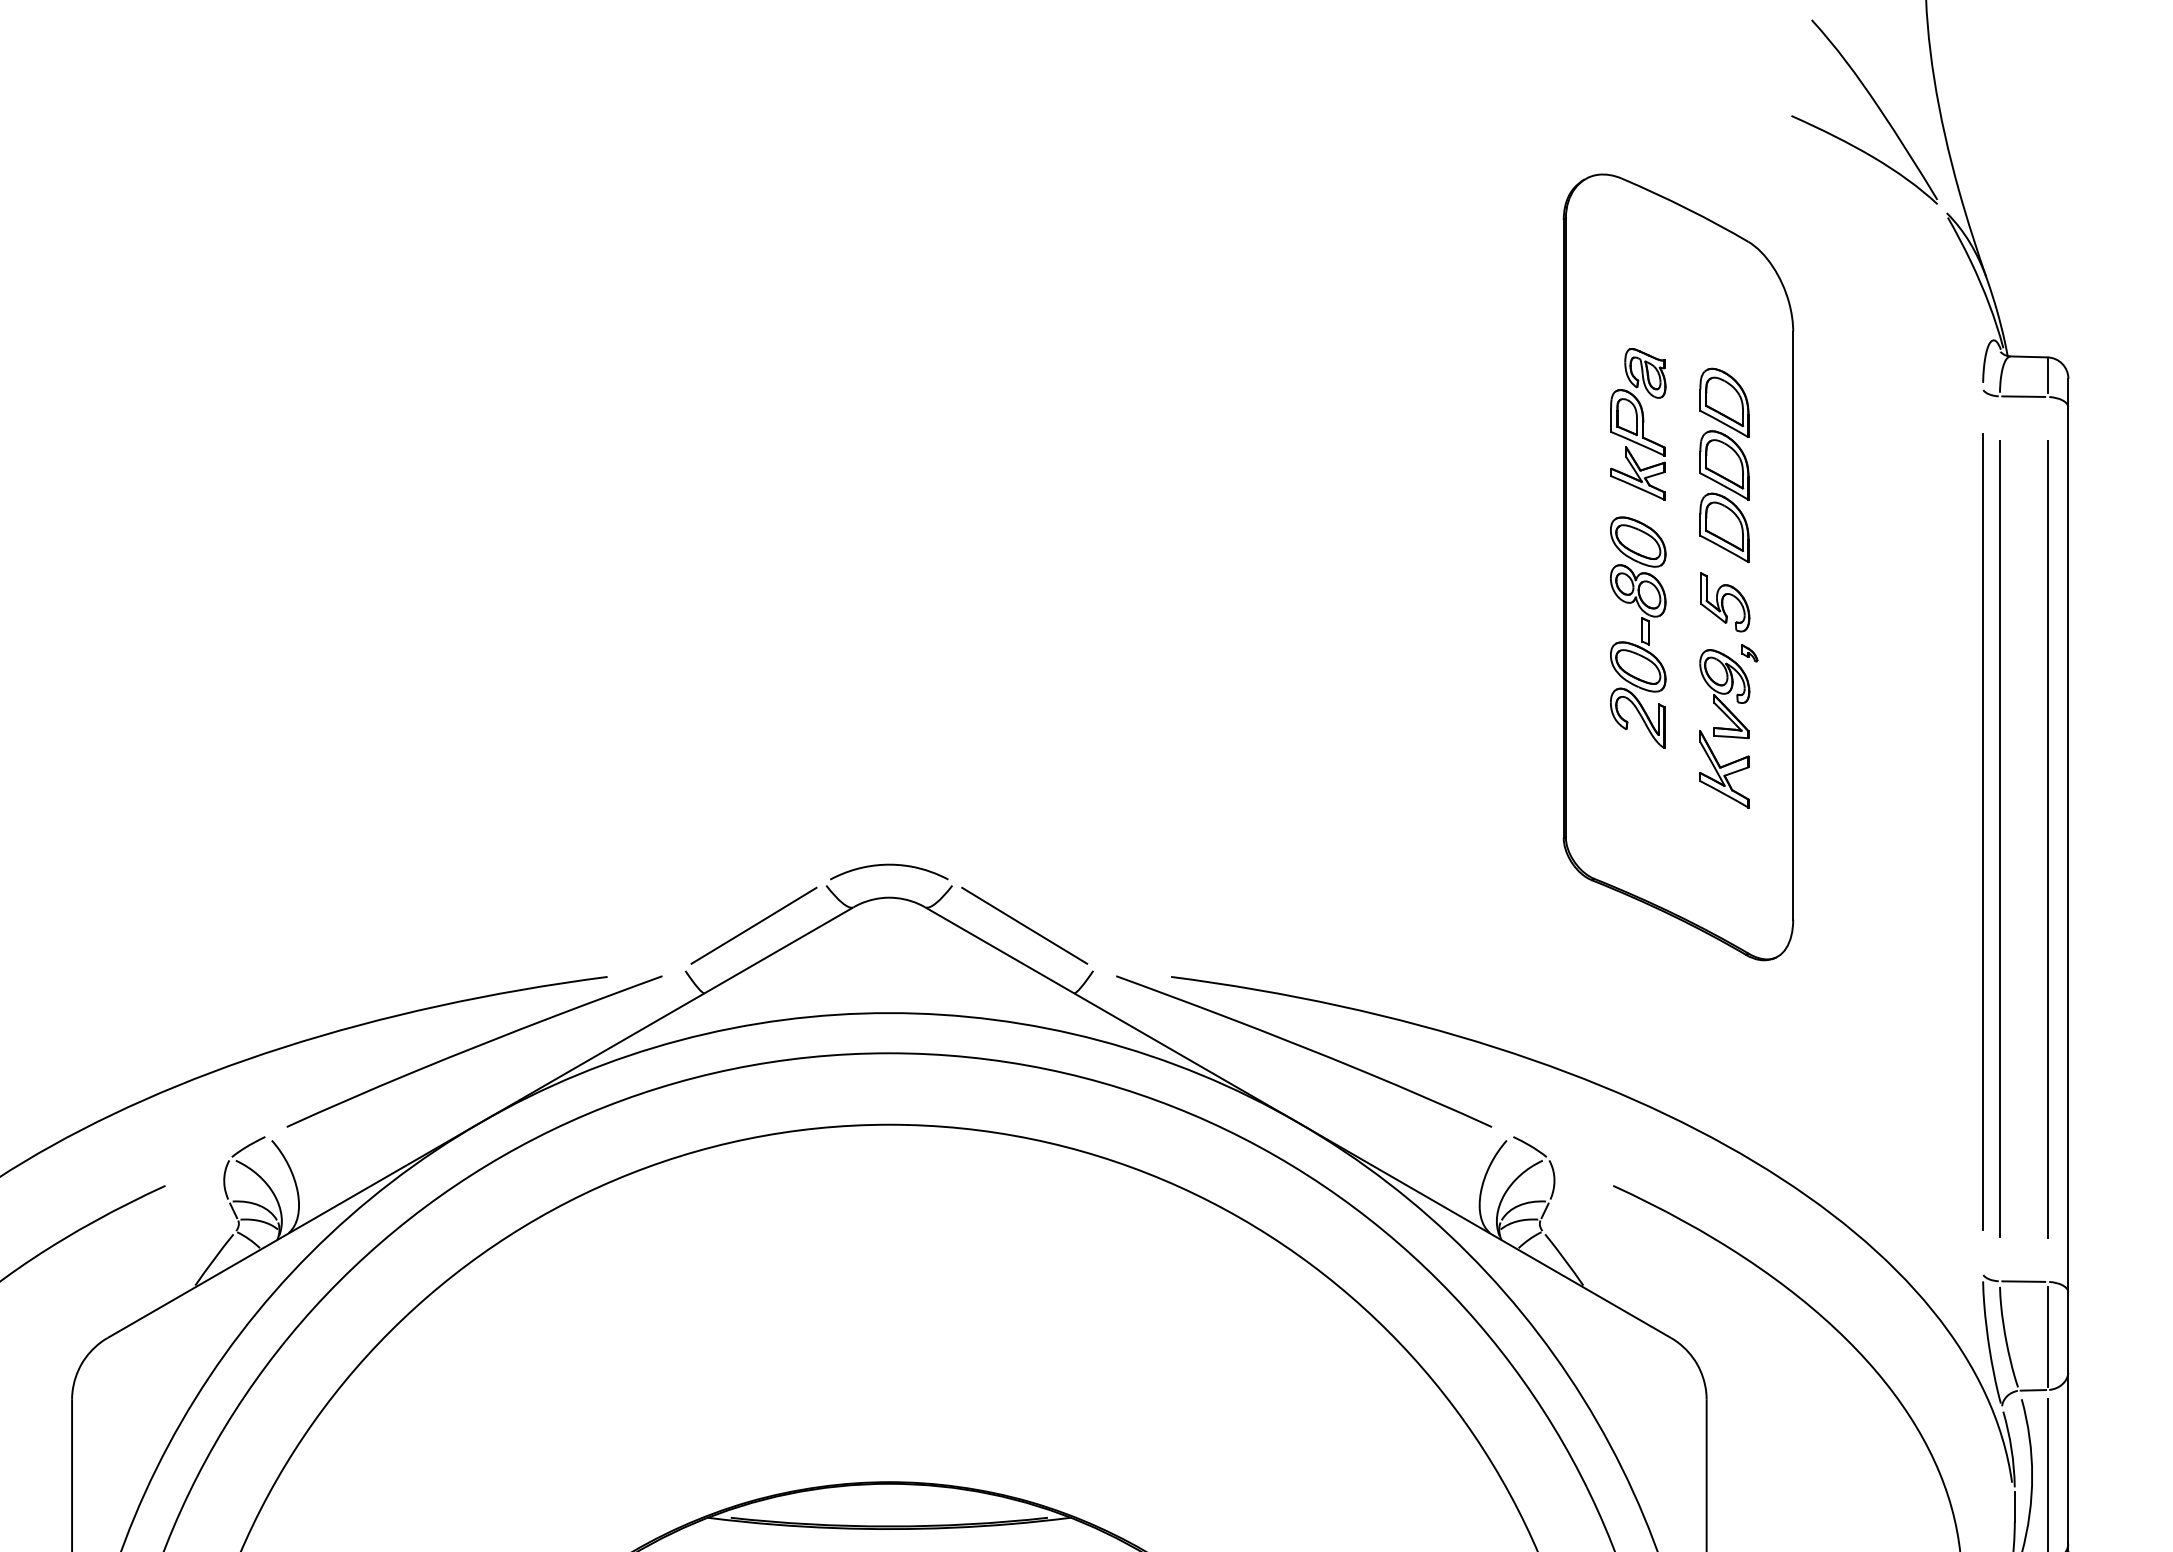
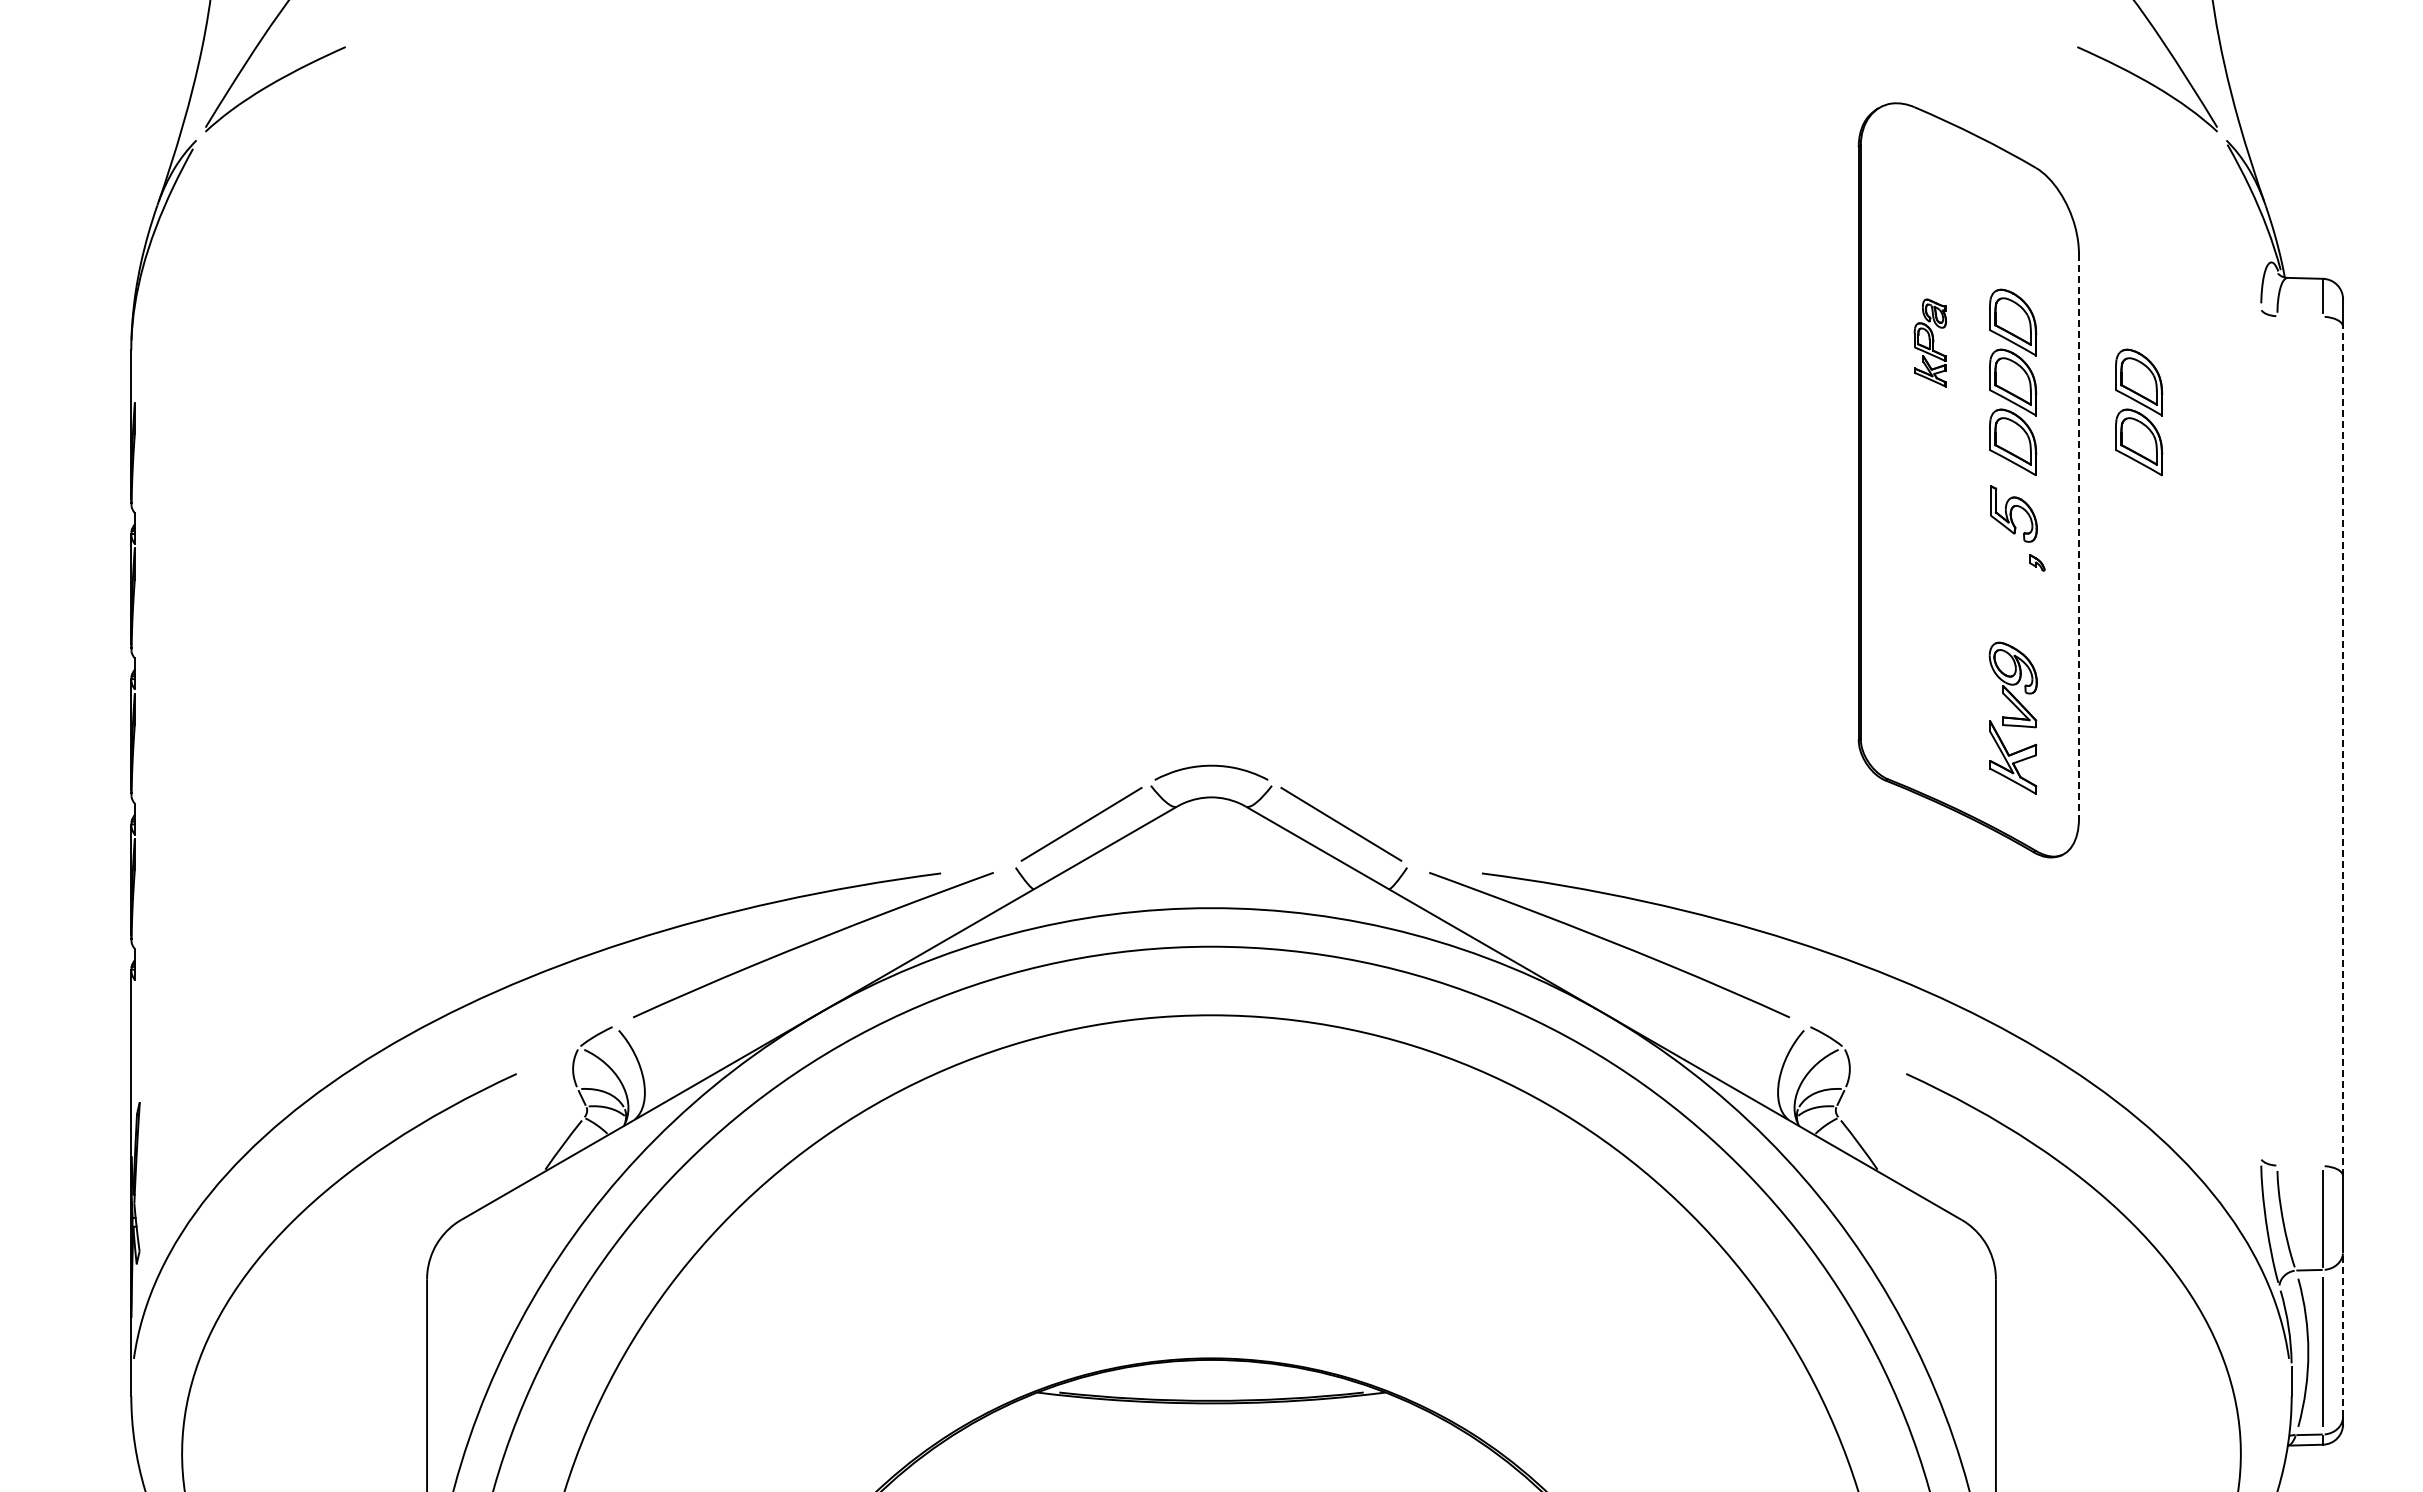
line: (2022, 396) -> (2299, 316), removed
part: (1638, 423) -> (1930, 342), size x0.6
part: (1856, 495) -> (2139, 411), added
line: (1793, 625) -> (2079, 536), solid -> dashed
part: (1638, 632) -> (1930, 542), removed
part: (1723, 727) -> (2012, 717), moved
line: (1983, 832) -> (2261, 734), removed
line: (2000, 838) -> (2277, 740), removed
line: (2047, 839) -> (2323, 741), removed
line: (2068, 849) -> (2343, 751), solid -> dashed
line: (2022, 1281) -> (2299, 1165), removed
line: (2068, 1456) -> (2343, 1333), solid -> dashed

